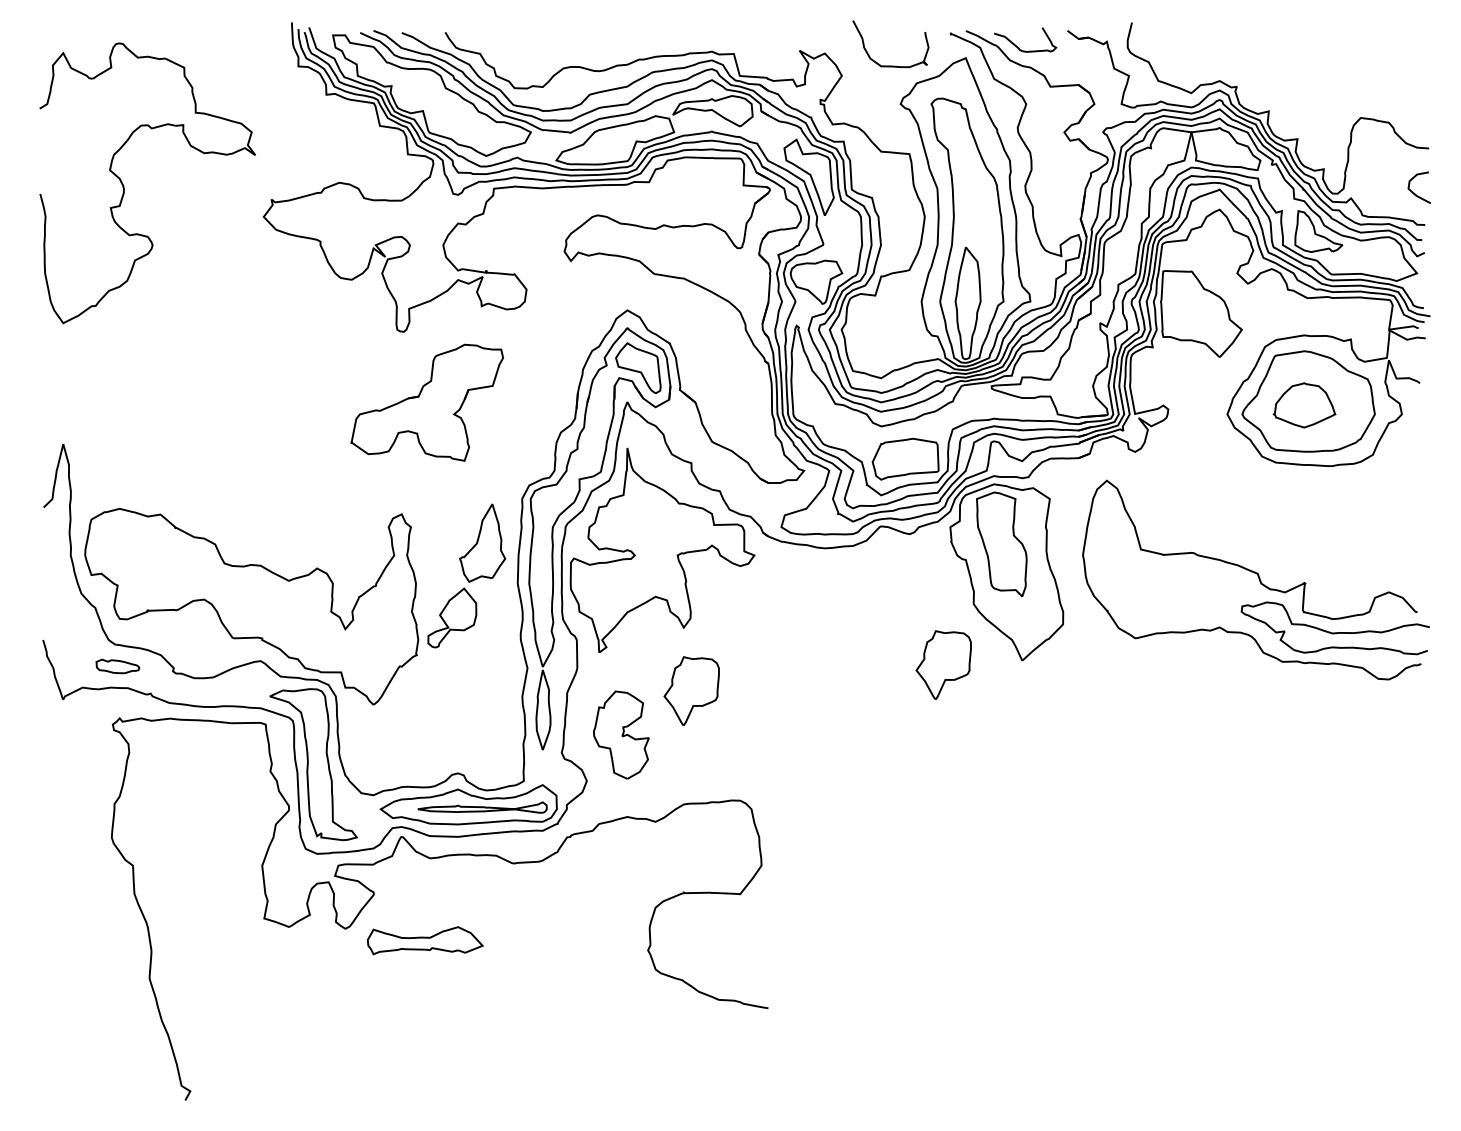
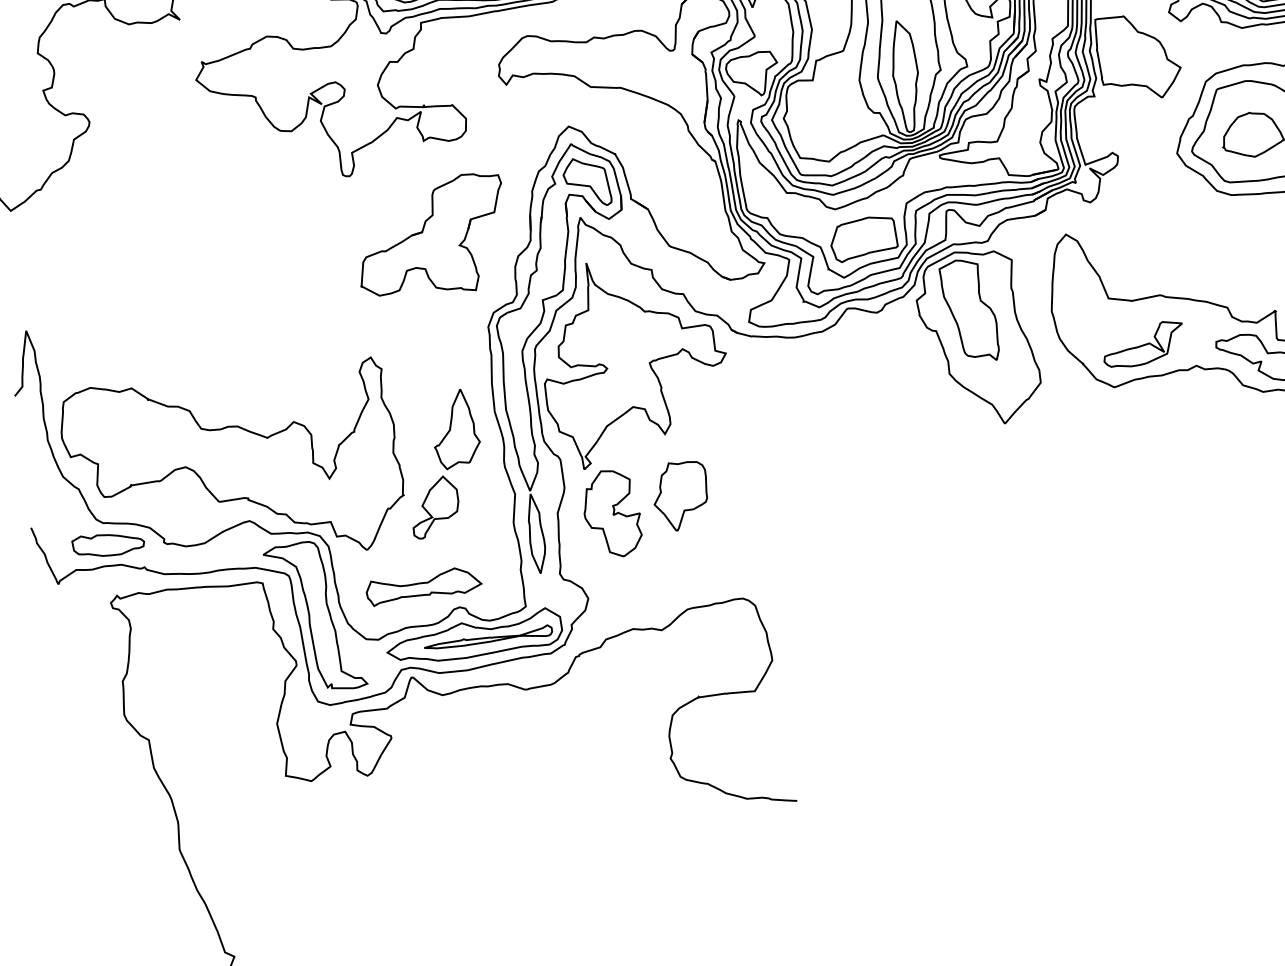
part: (426, 402) -> (430, 237), moved
part: (466, 575) -> (443, 463), moved
part: (1169, 599) -> (1143, 344), added
part: (943, 664) -> (927, 437), removed
part: (117, 666) -> (108, 544), size x1.67
part: (621, 734) -> (612, 513), moved
part: (424, 940) -> (423, 585), moved

